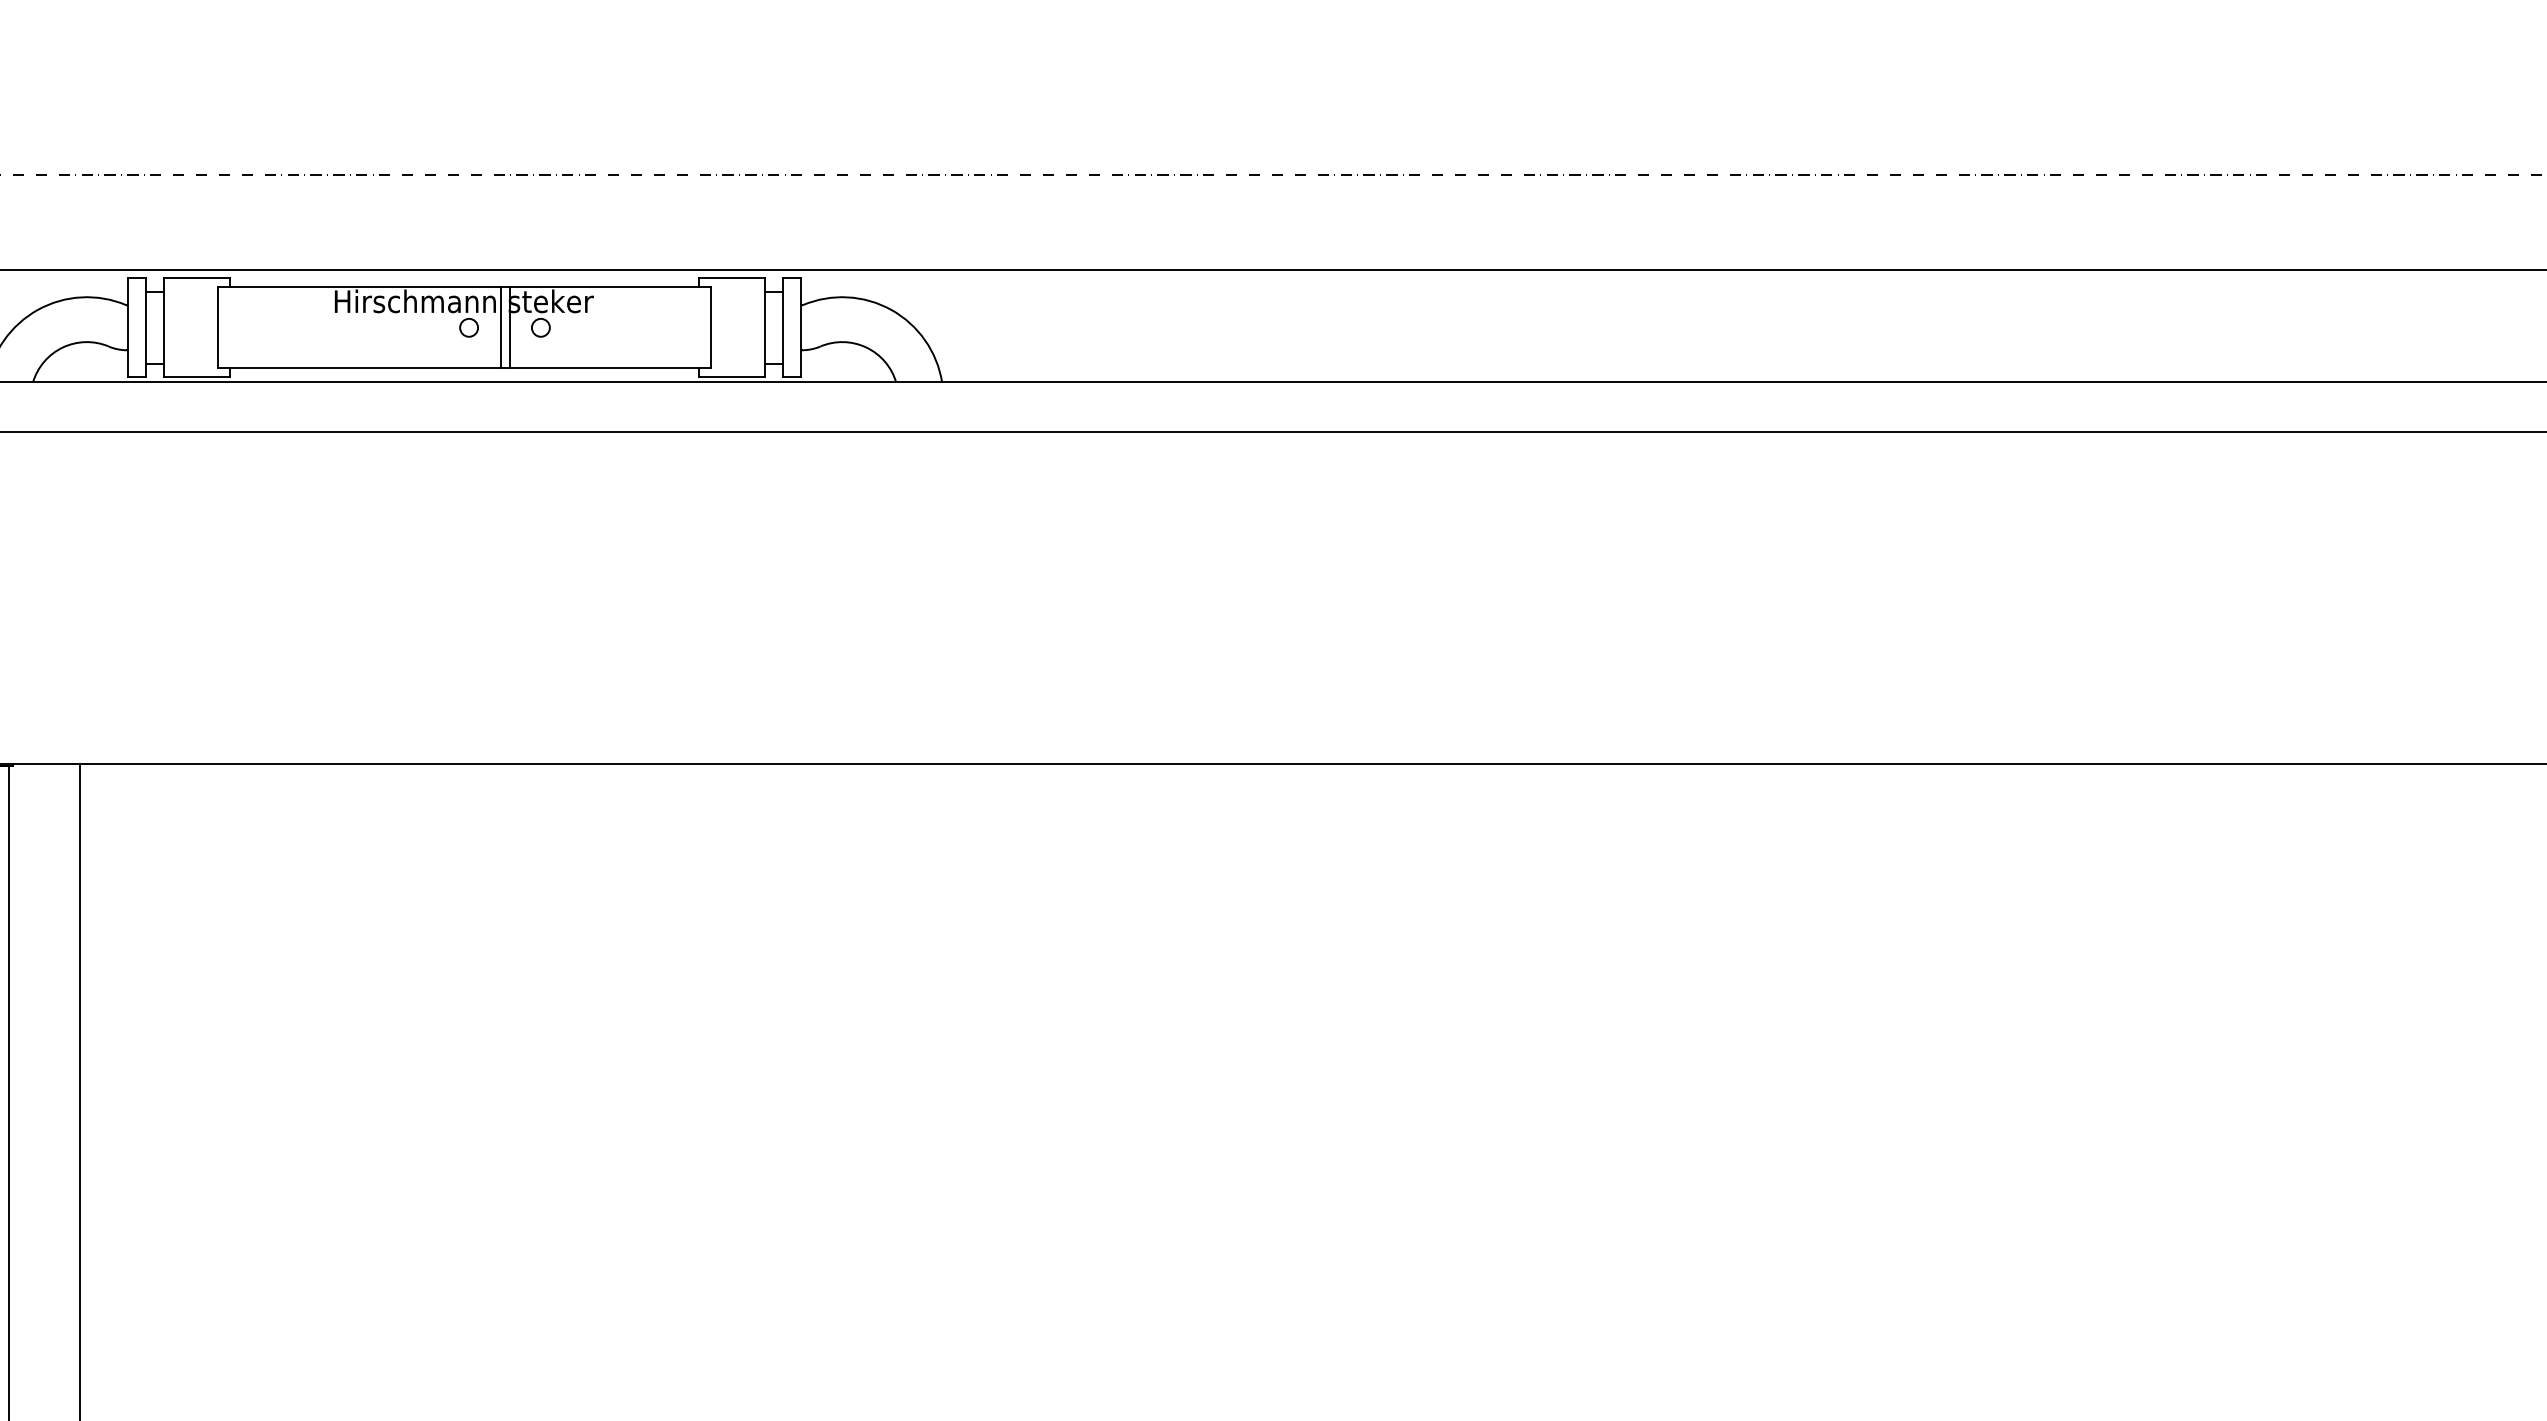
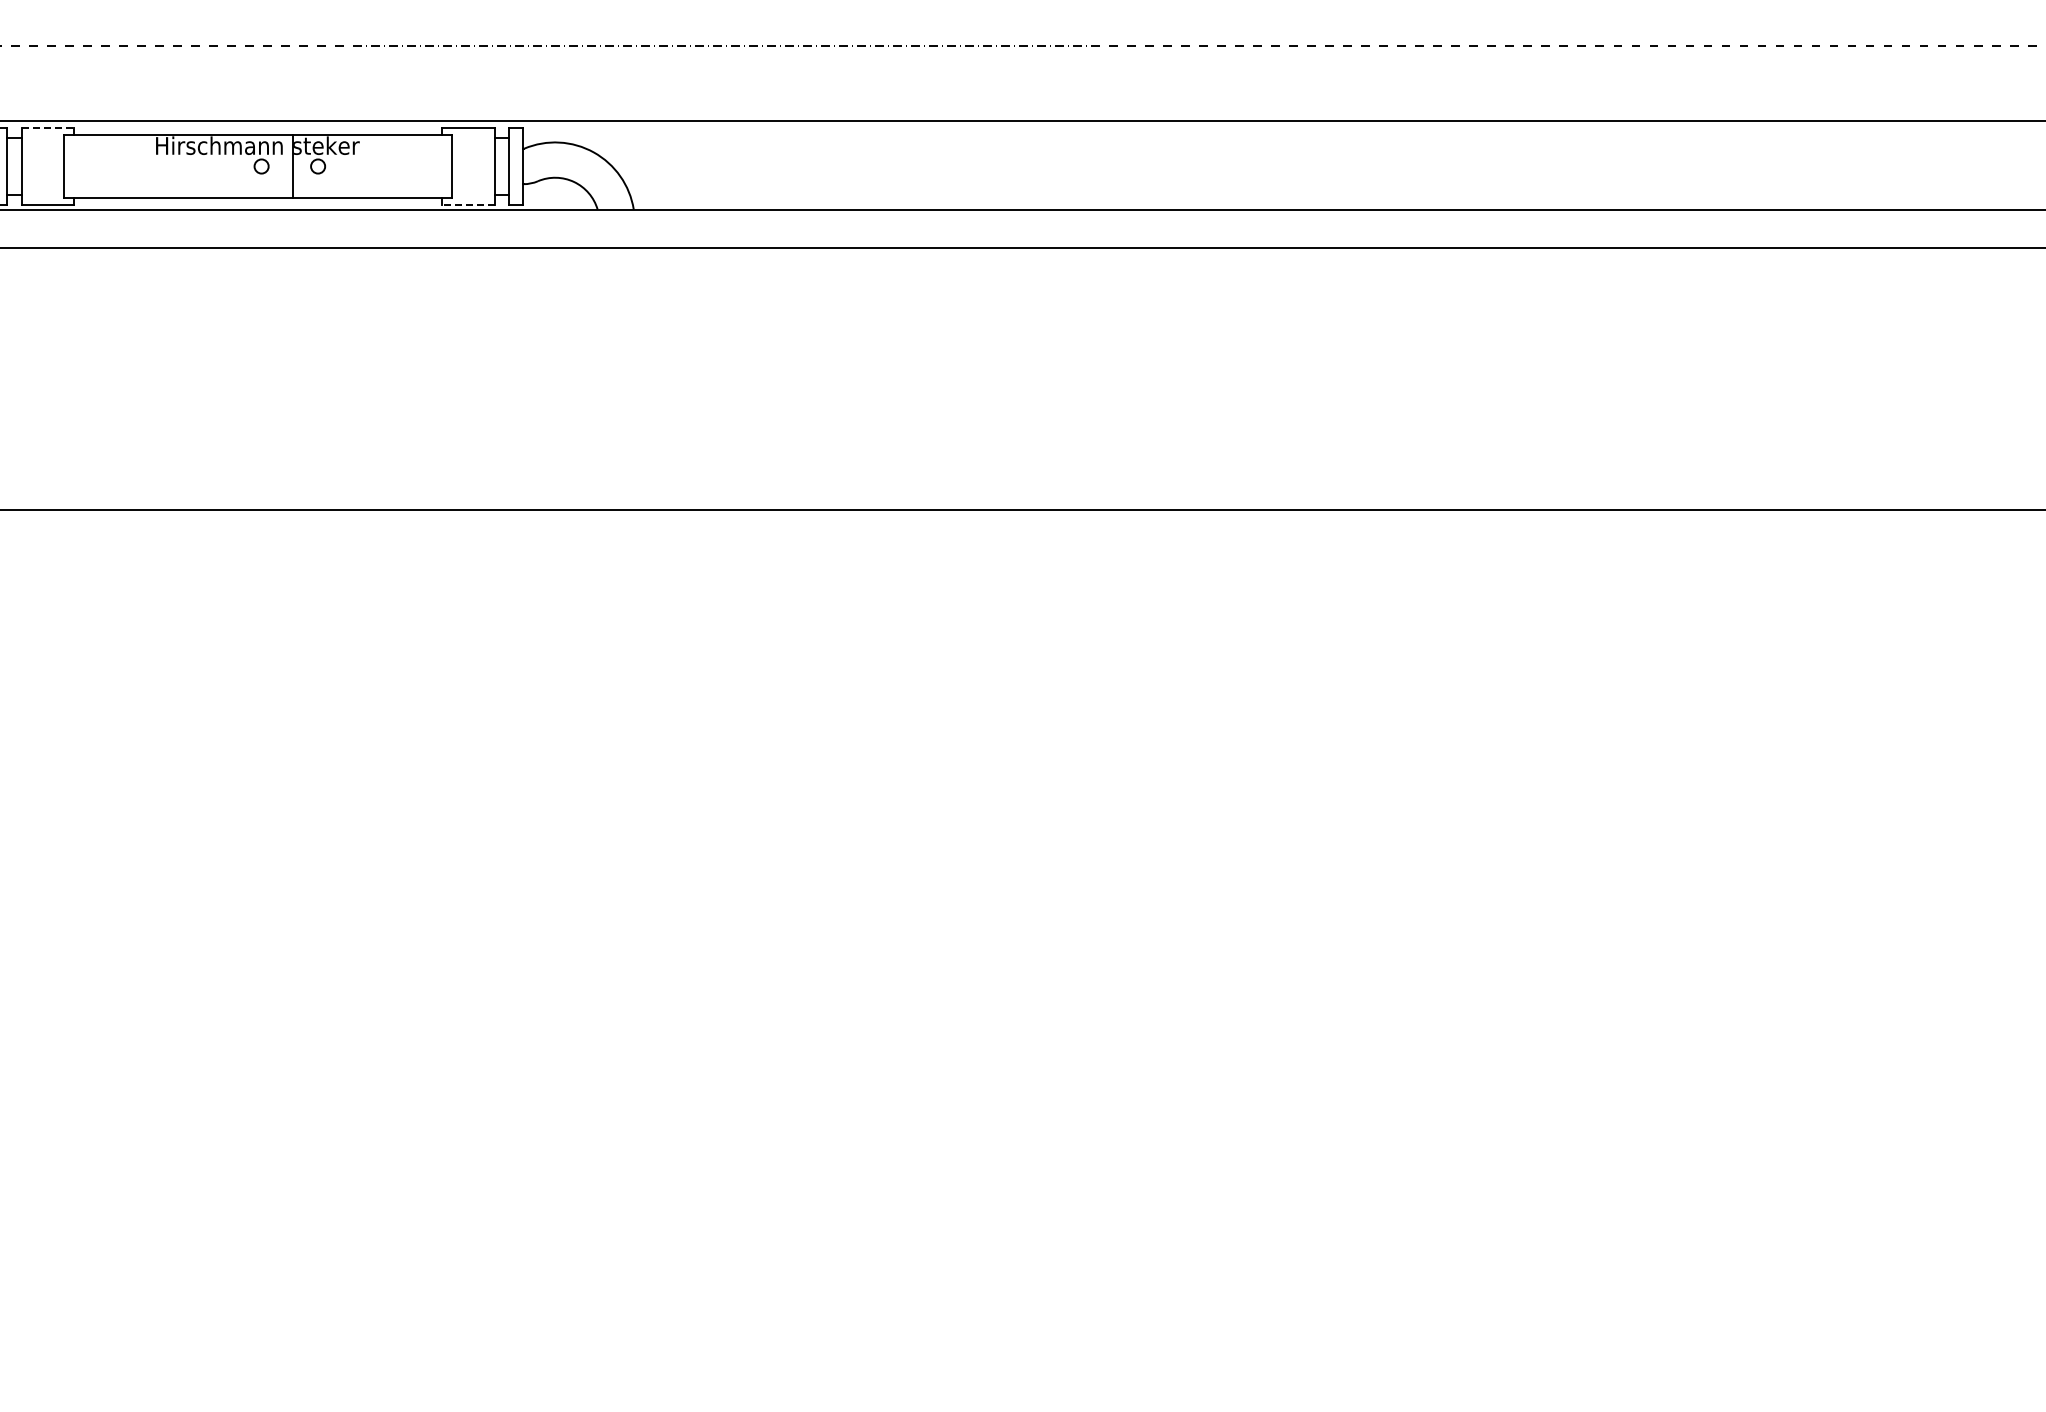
line: (198, 278) -> (48, 127), solid -> dashed
line: (500, 327) -> (286, 166), removed
line: (732, 377) -> (468, 205), solid -> dashed

